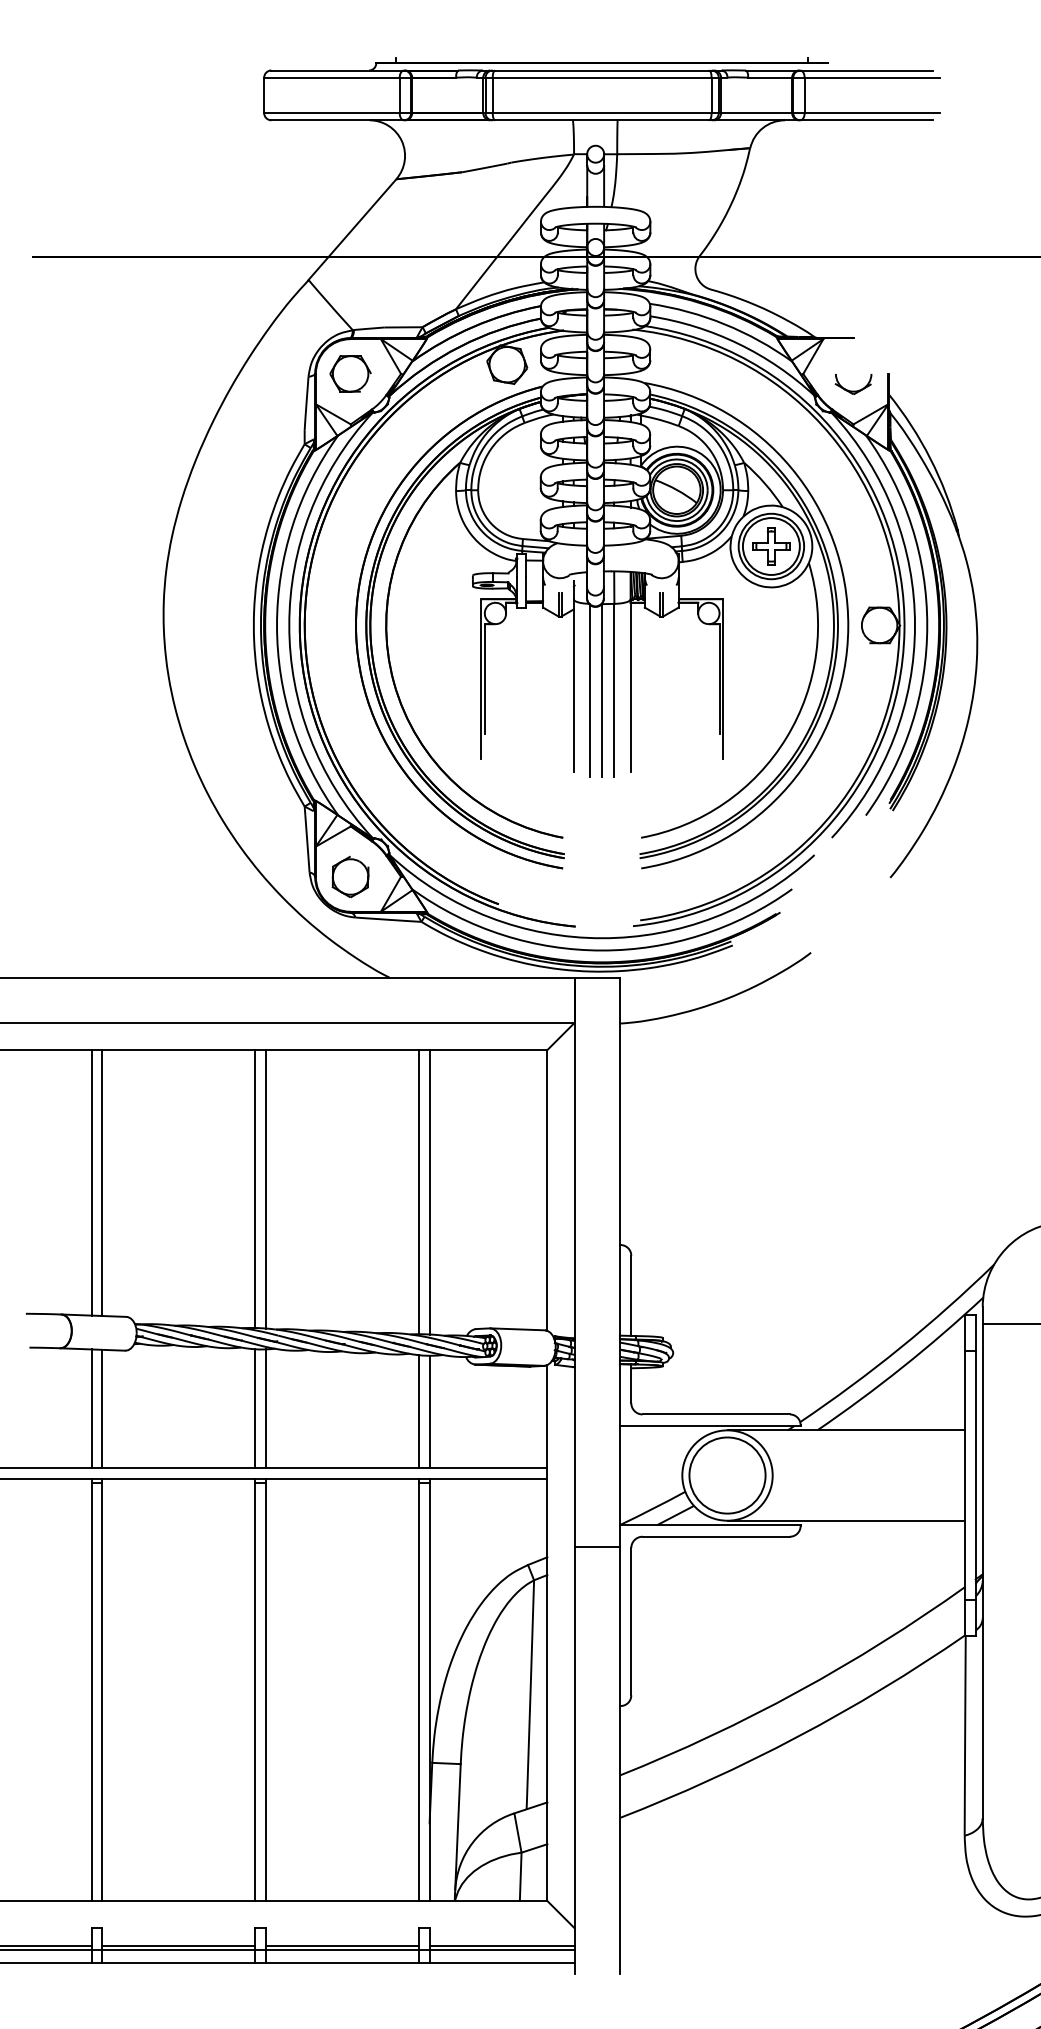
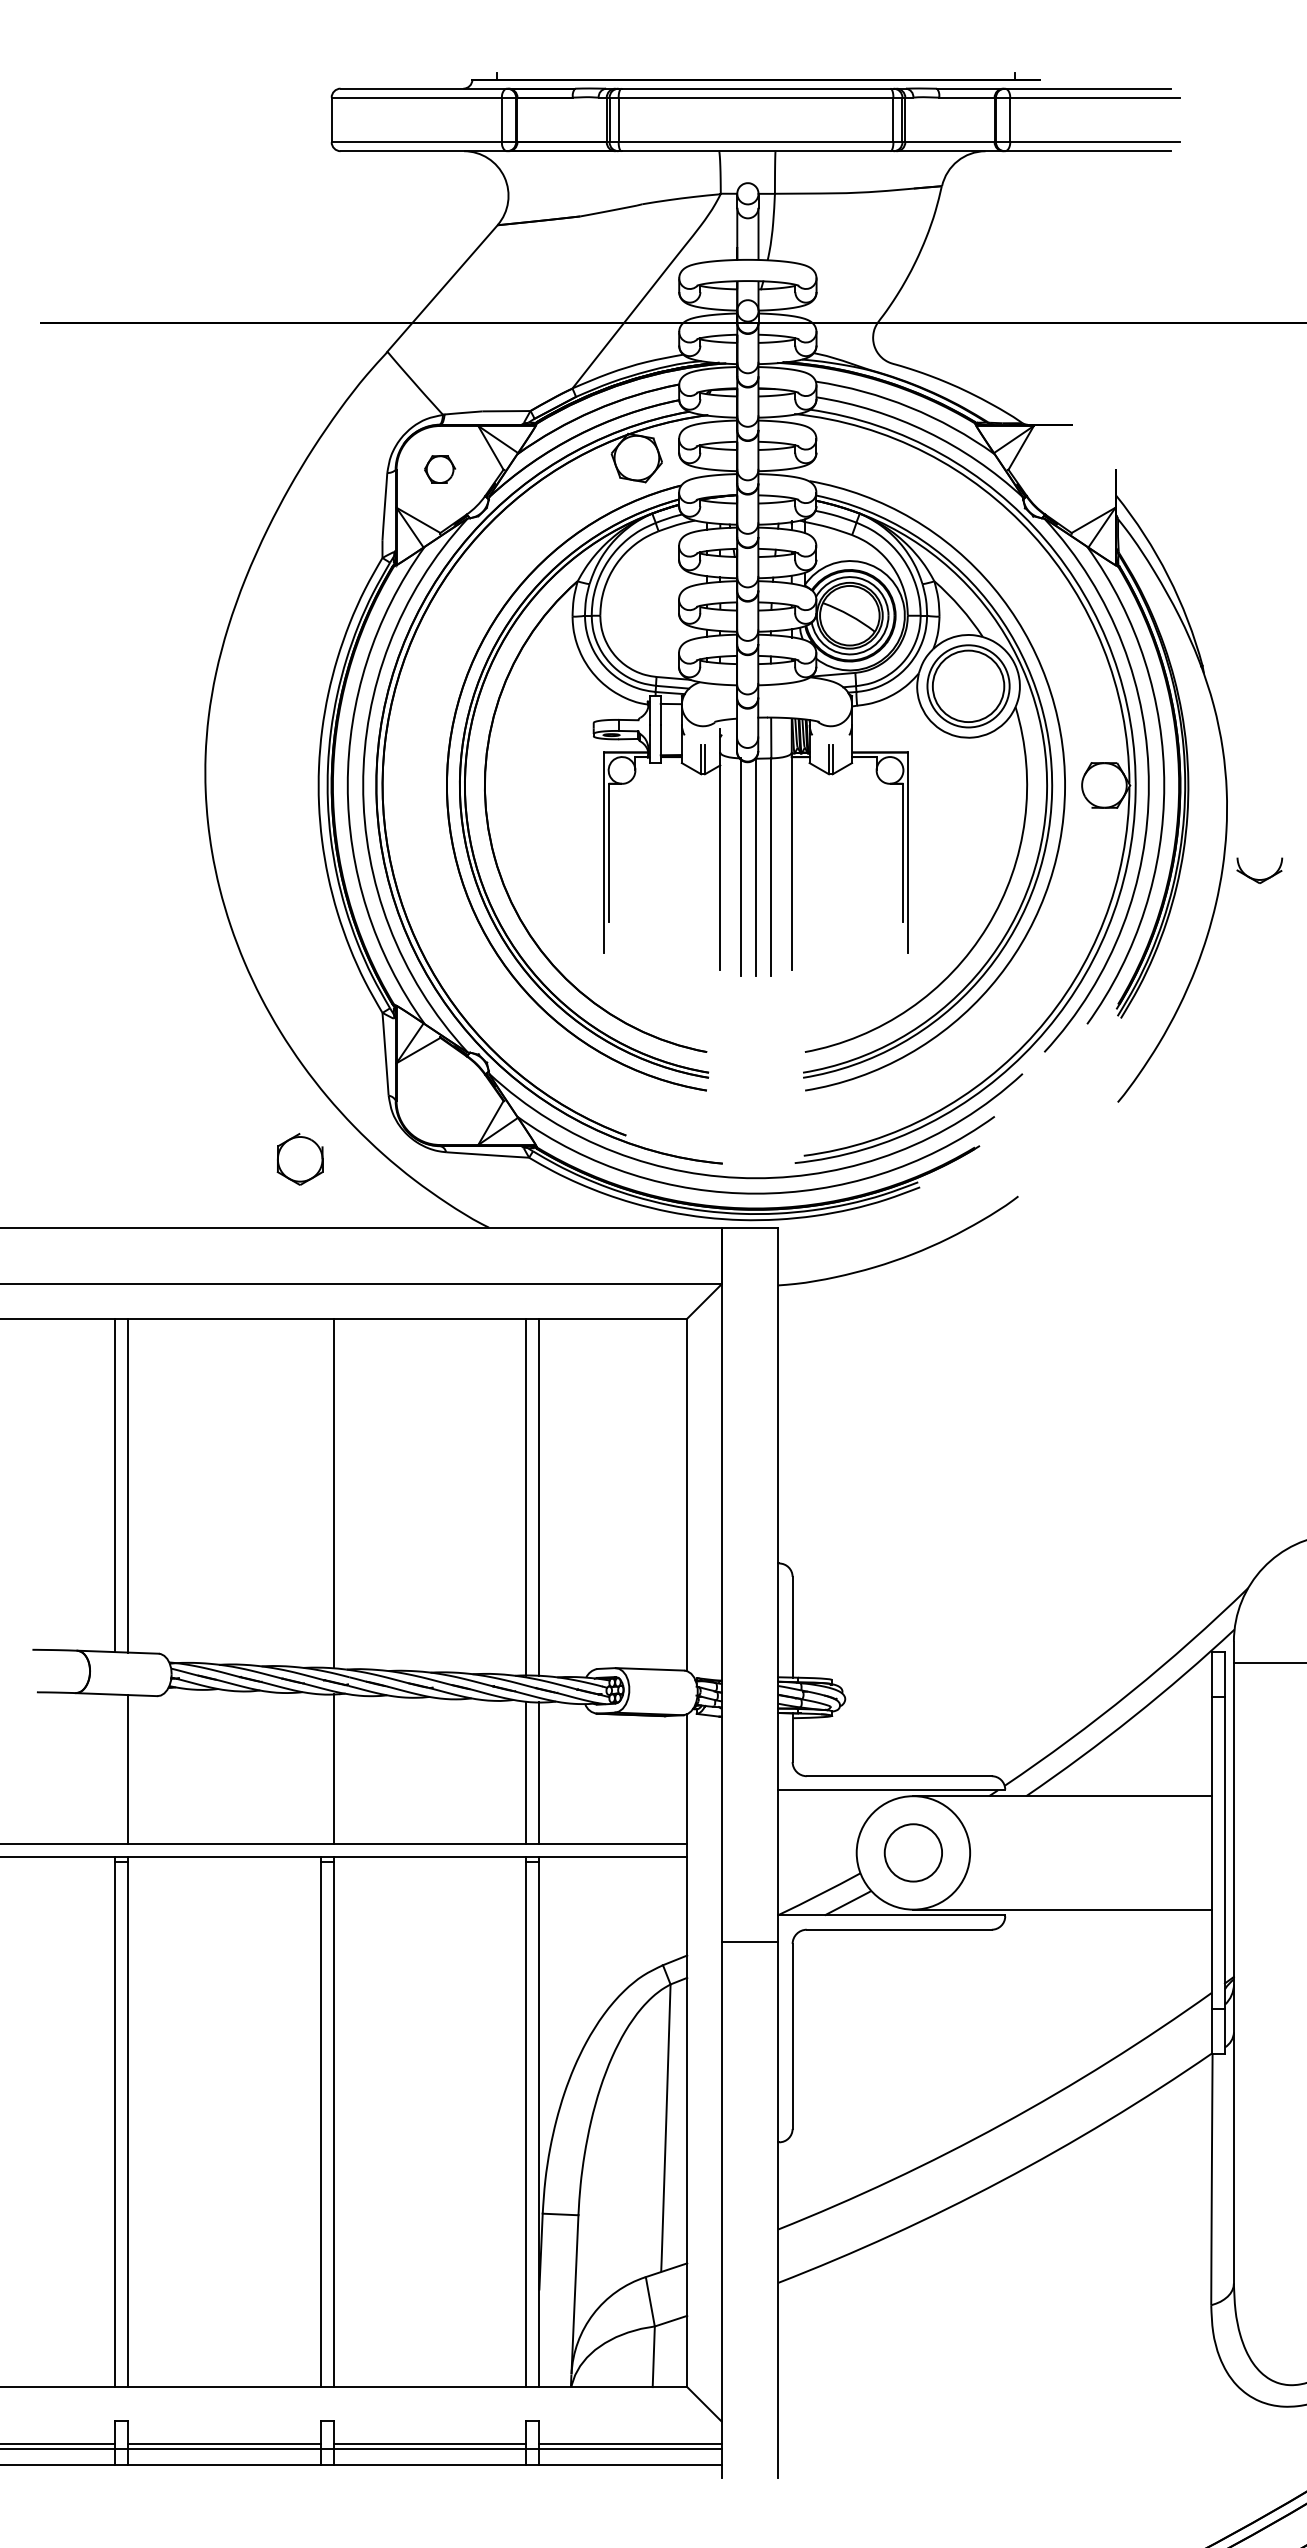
part: (350, 373) -> (439, 469), size x0.6
part: (851, 390) -> (1257, 878), moved
part: (771, 546) -> (968, 686), removed
part: (350, 877) -> (299, 1159), moved
line: (255, 1188) -> (320, 1492), removed
line: (92, 1408) -> (115, 1768), removed
line: (255, 1408) -> (320, 1768), removed
circle: (727, 1475) -> (913, 1852), size x0.6

